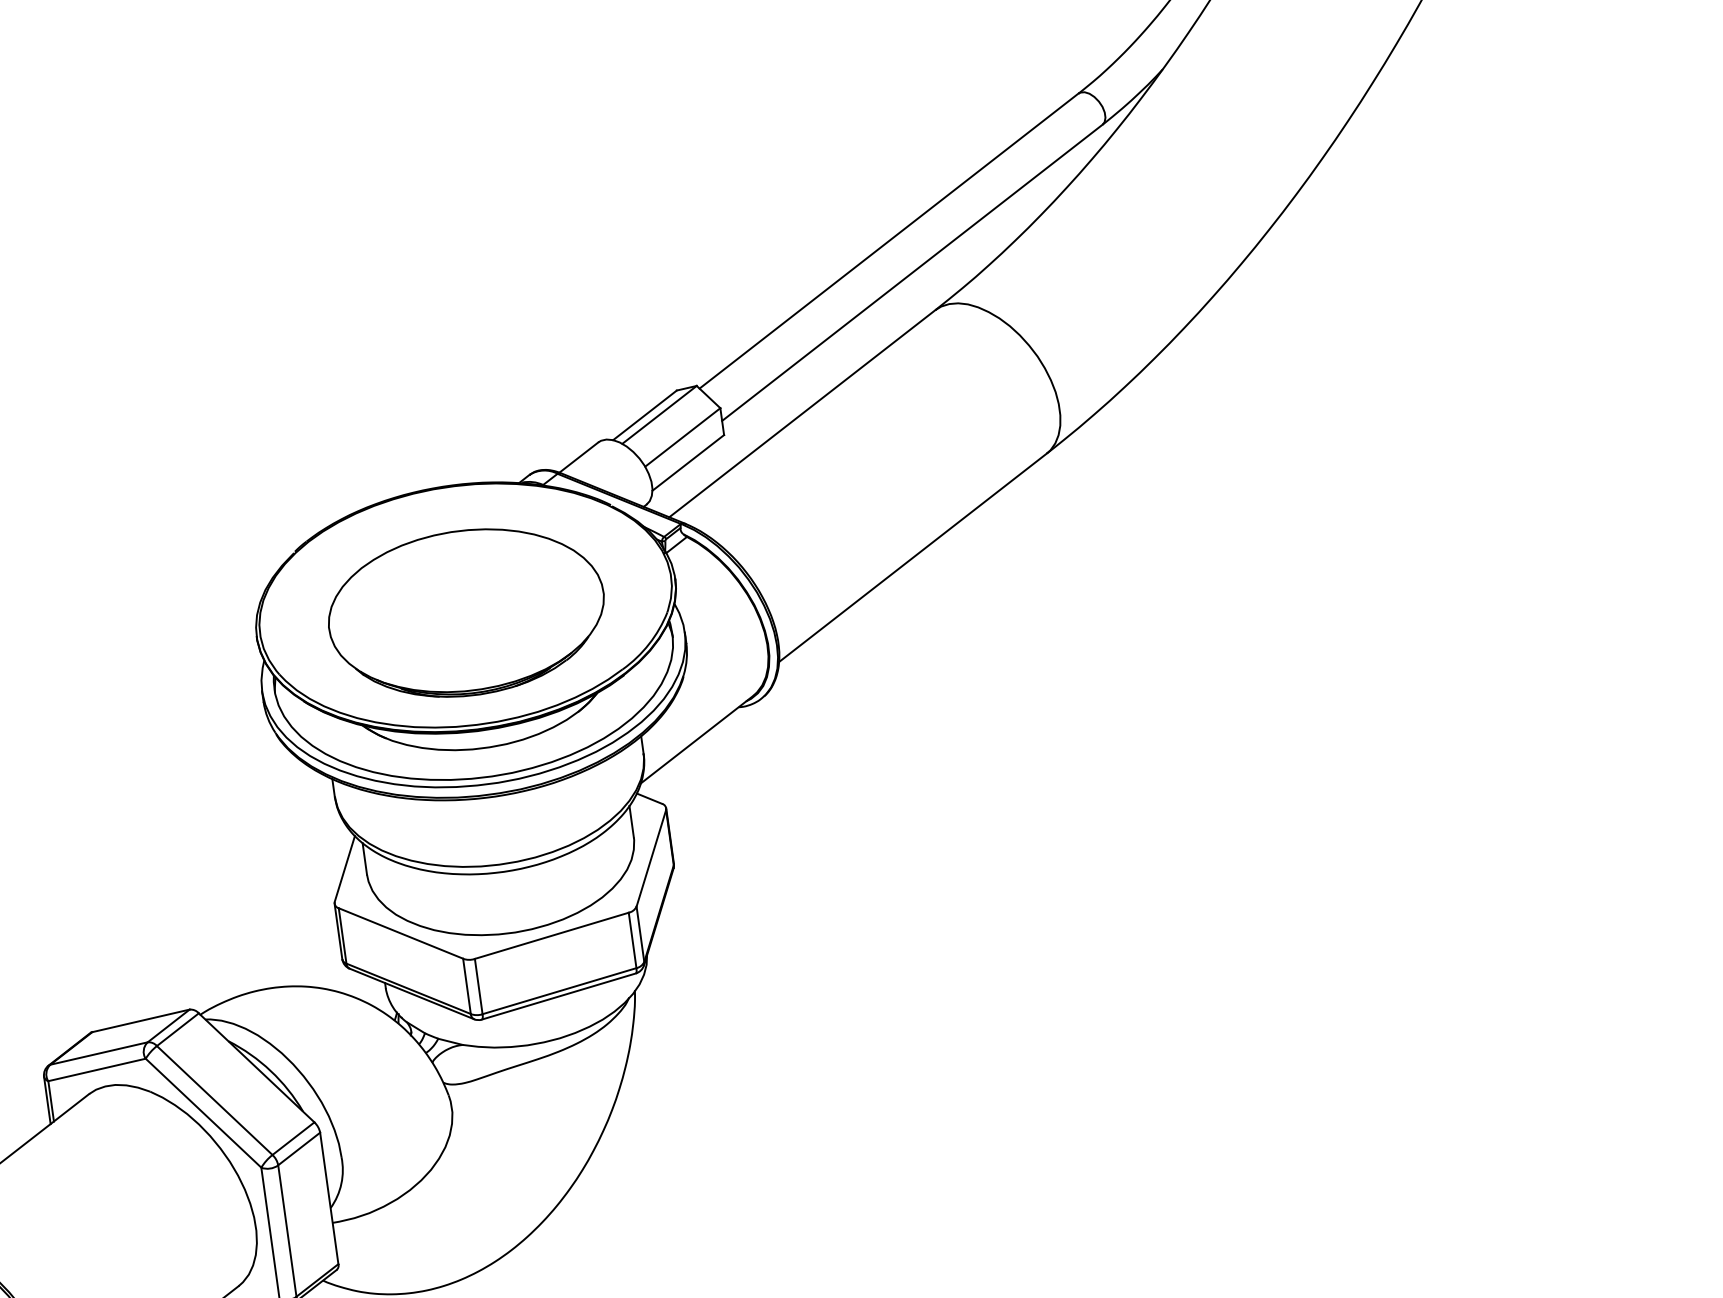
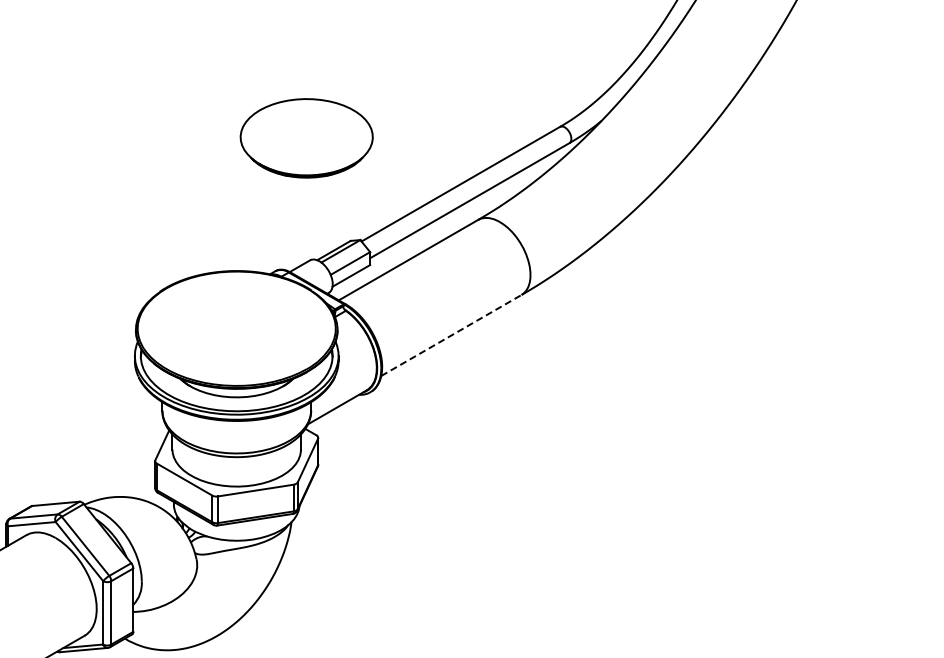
line: (913, 557) -> (451, 335), solid -> dashed
part: (466, 613) -> (306, 138), moved

